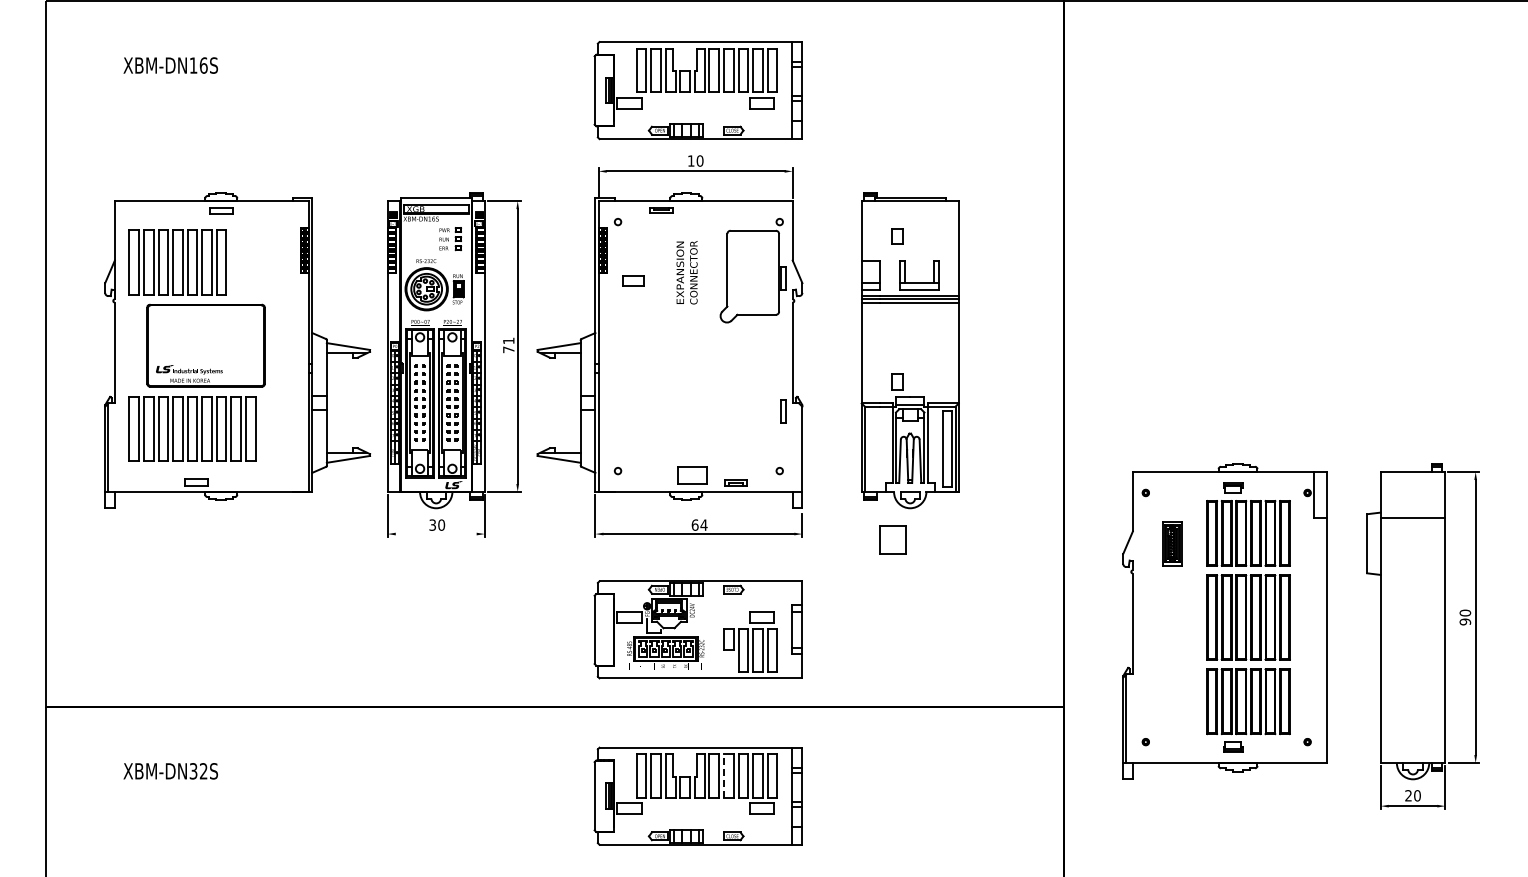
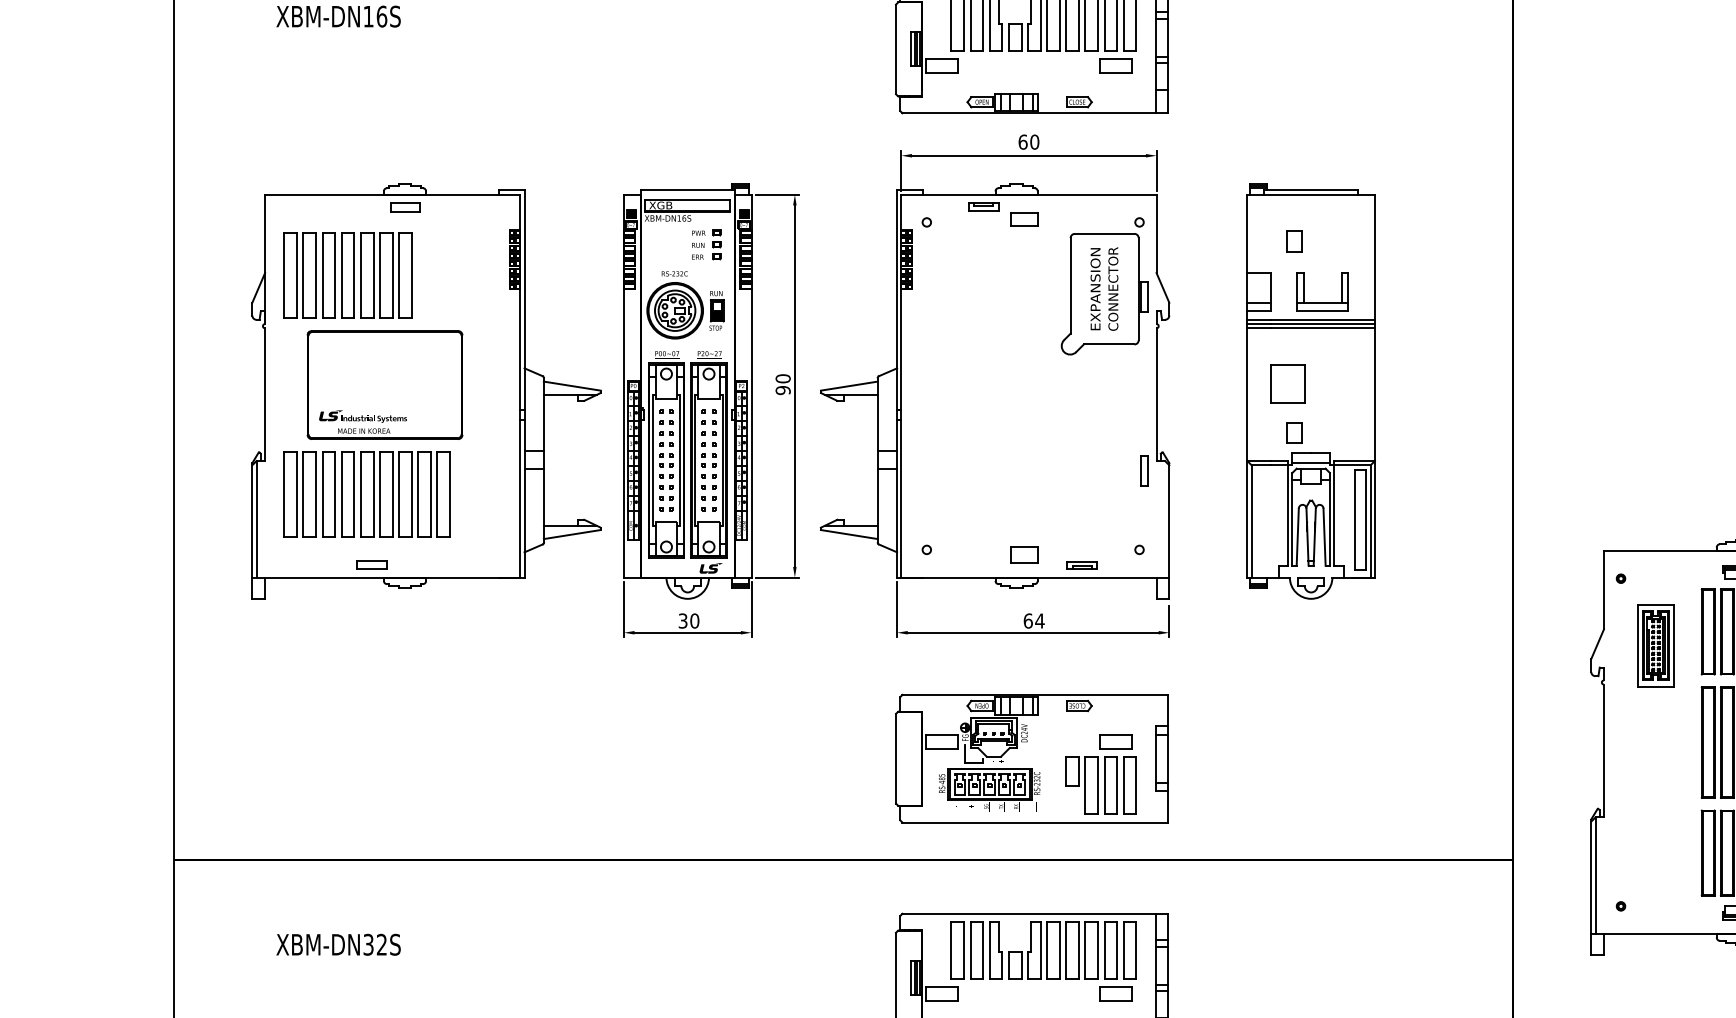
text: (690, 160) -> (1022, 141), 10 -> 60
text: (686, 272) -> (1103, 288), moved
part: (633, 280) -> (1024, 219), moved
text: (508, 345) -> (782, 384), 71 -> 90
part: (692, 474) -> (1024, 554), size x0.71
line: (435, 534) -> (686, 633), added
part: (892, 539) -> (1287, 383), moved
part: (1172, 543) -> (1656, 645), size x1.43
line: (724, 775) -> (1066, 950), dashed -> solid

